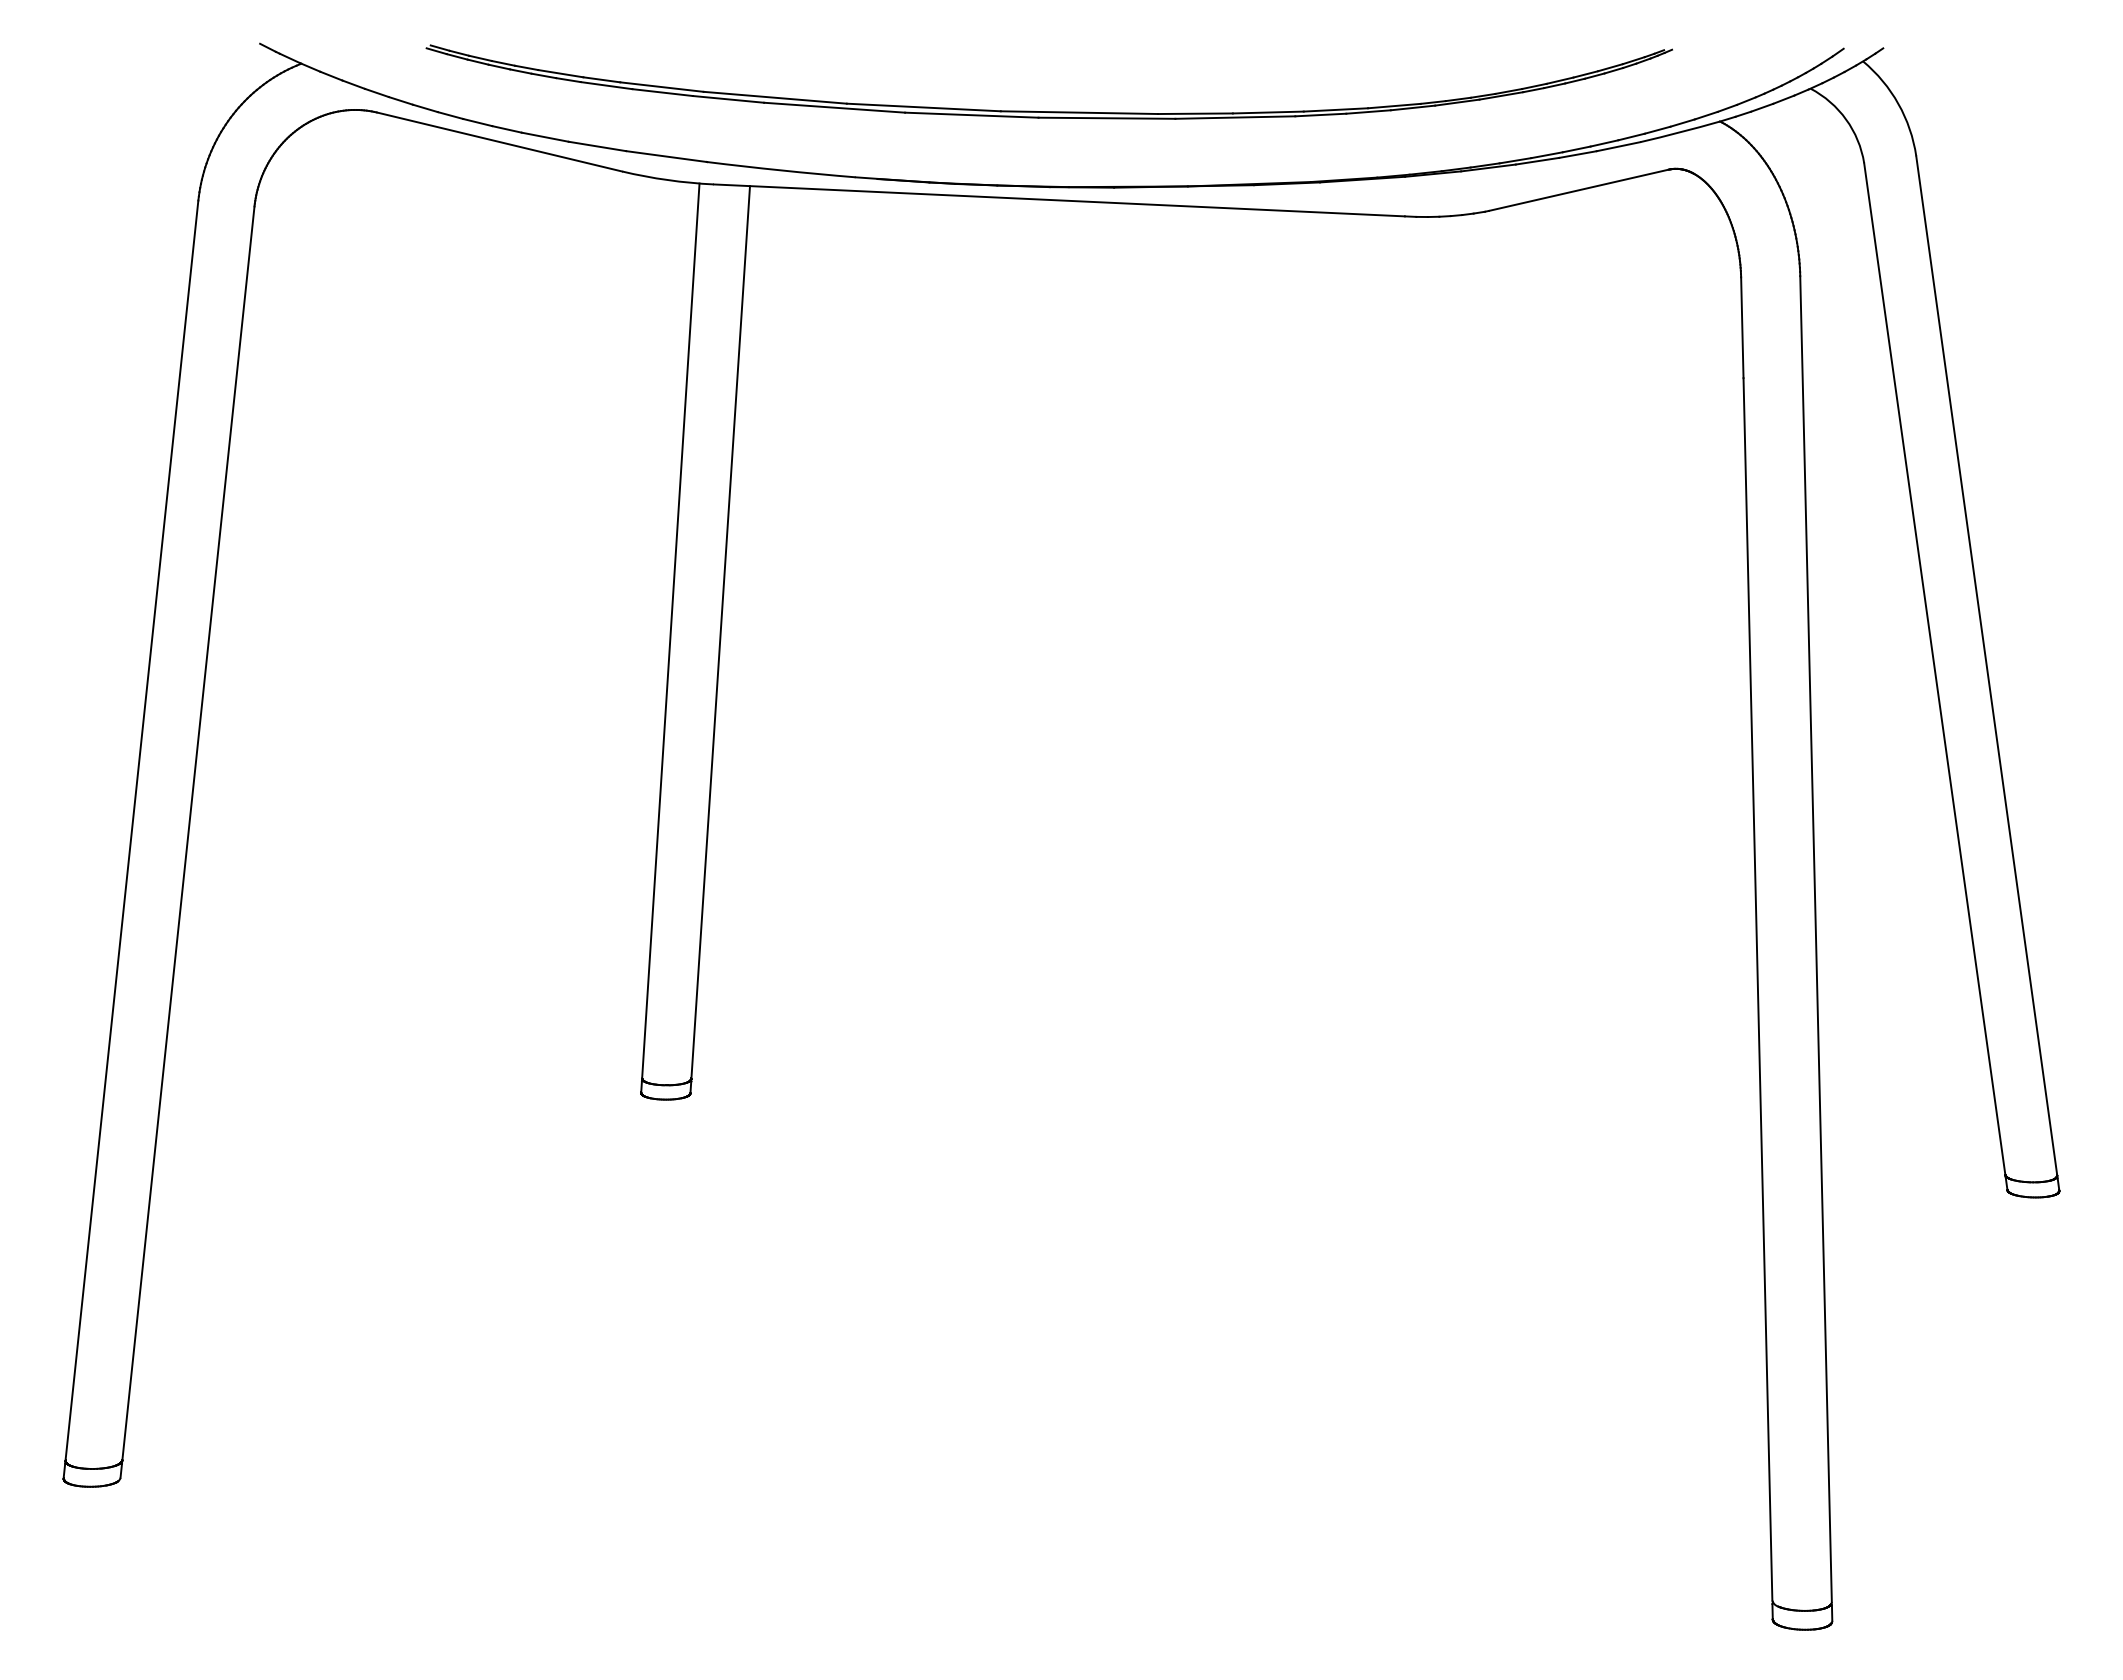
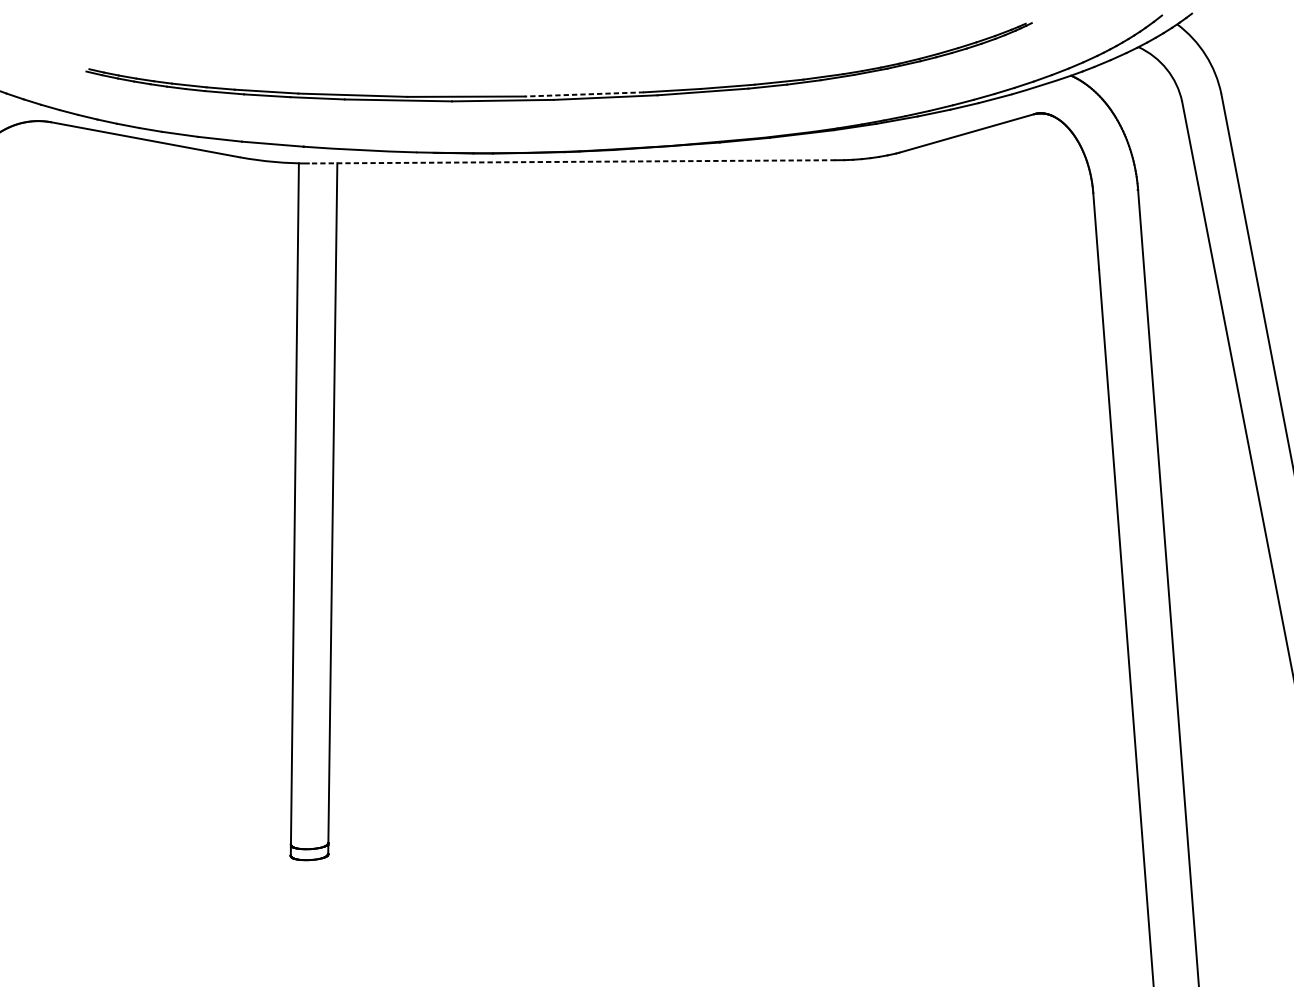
line: (1079, 112) -> (584, 94), solid -> dashed
line: (1059, 200) -> (572, 161), solid -> dashed

